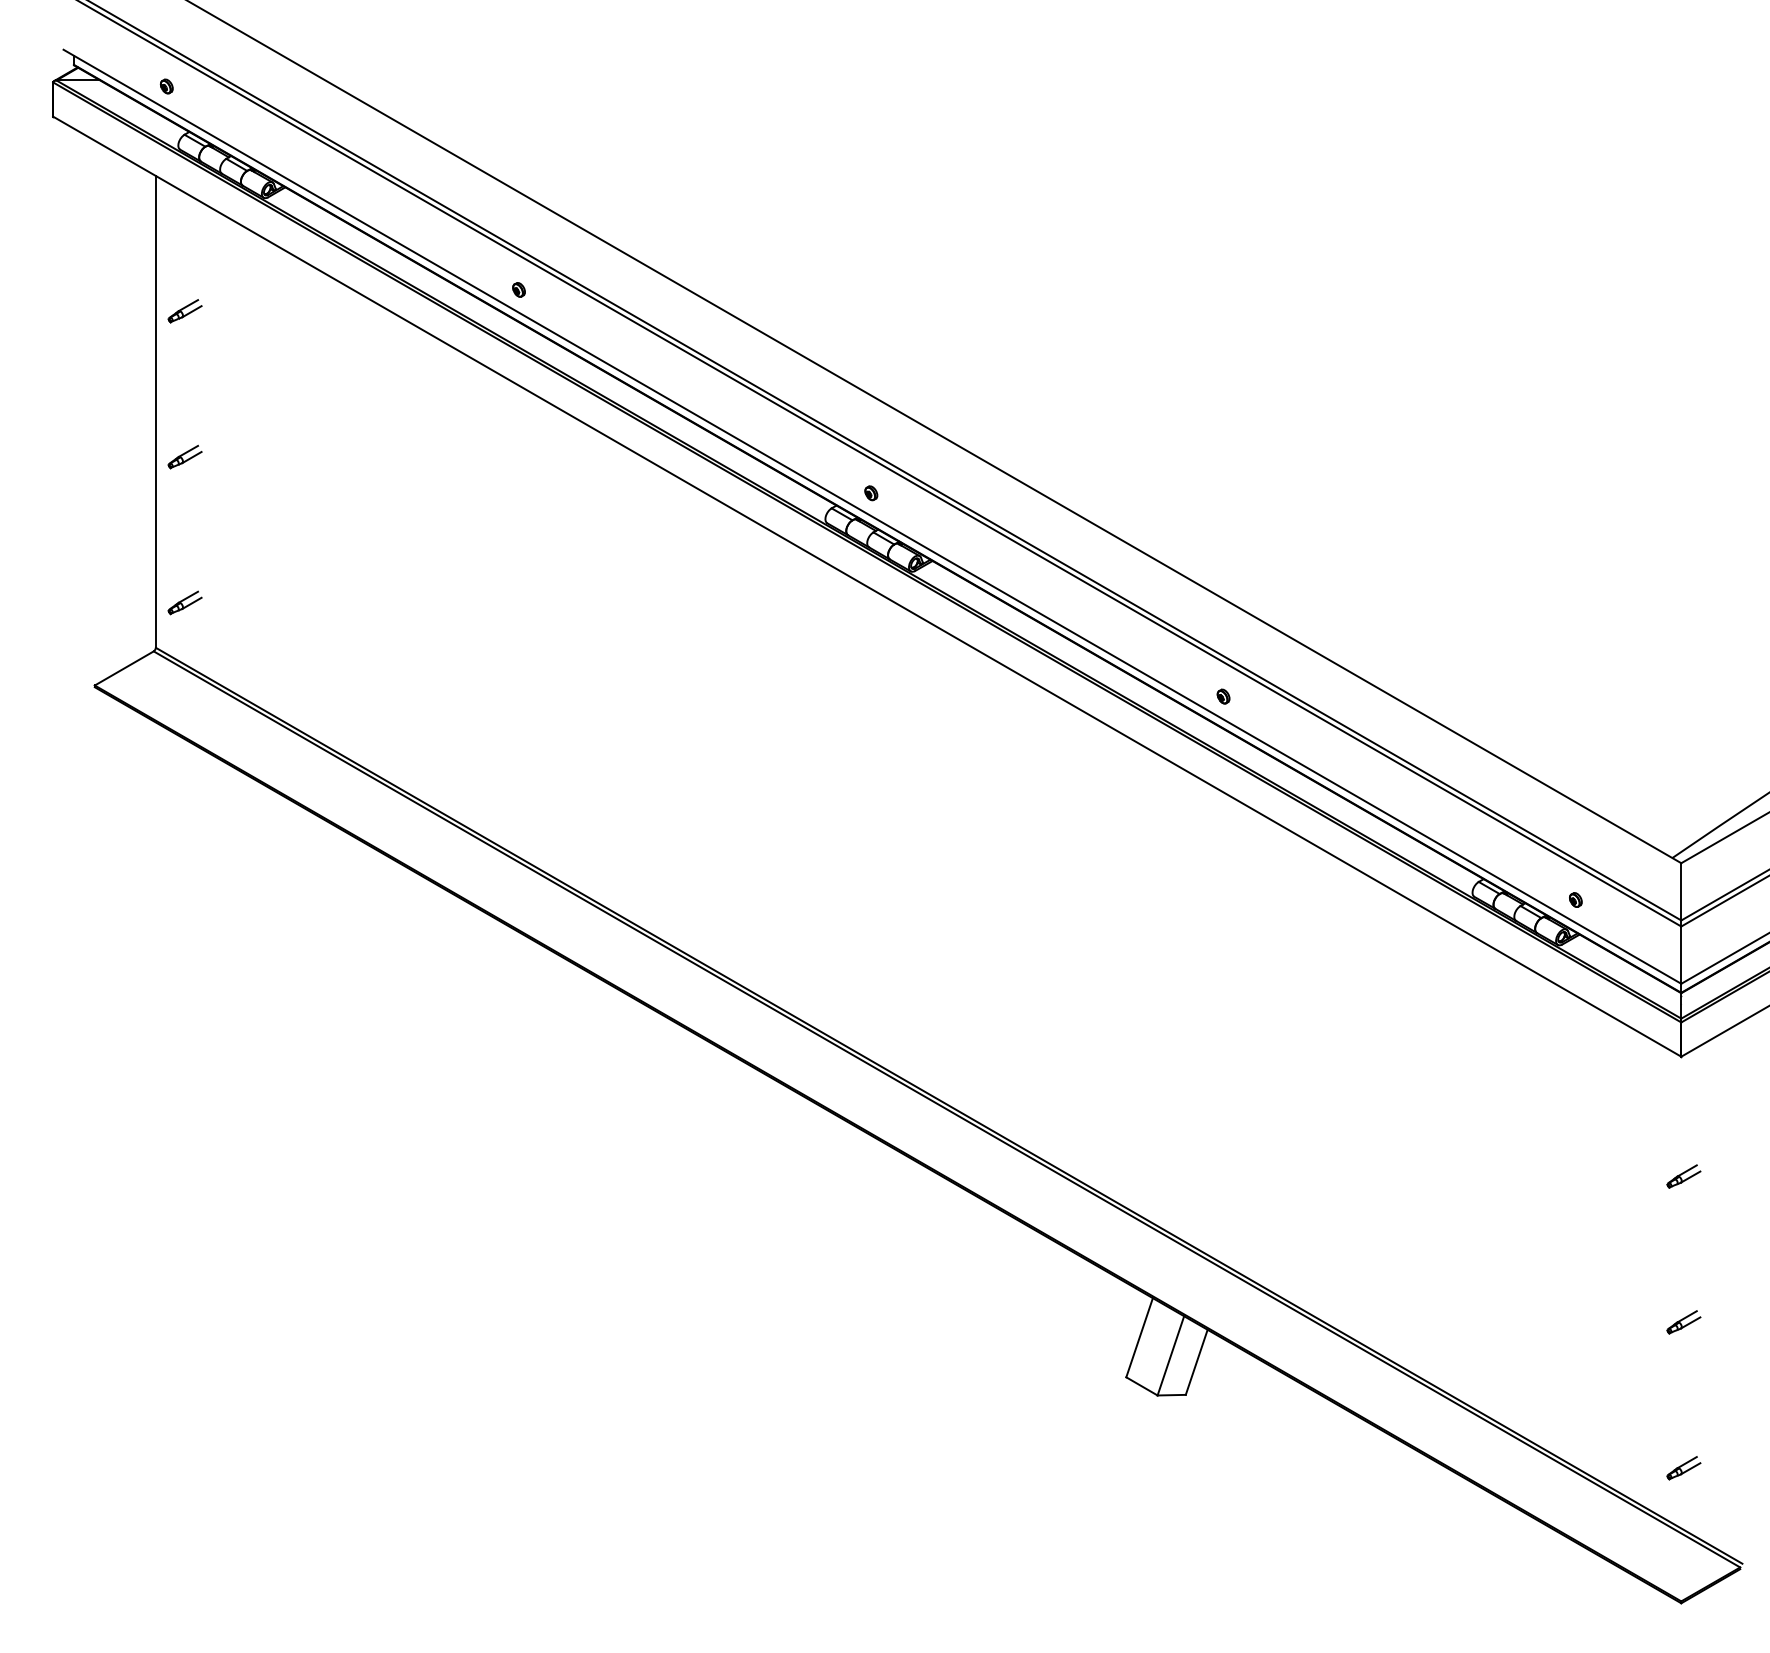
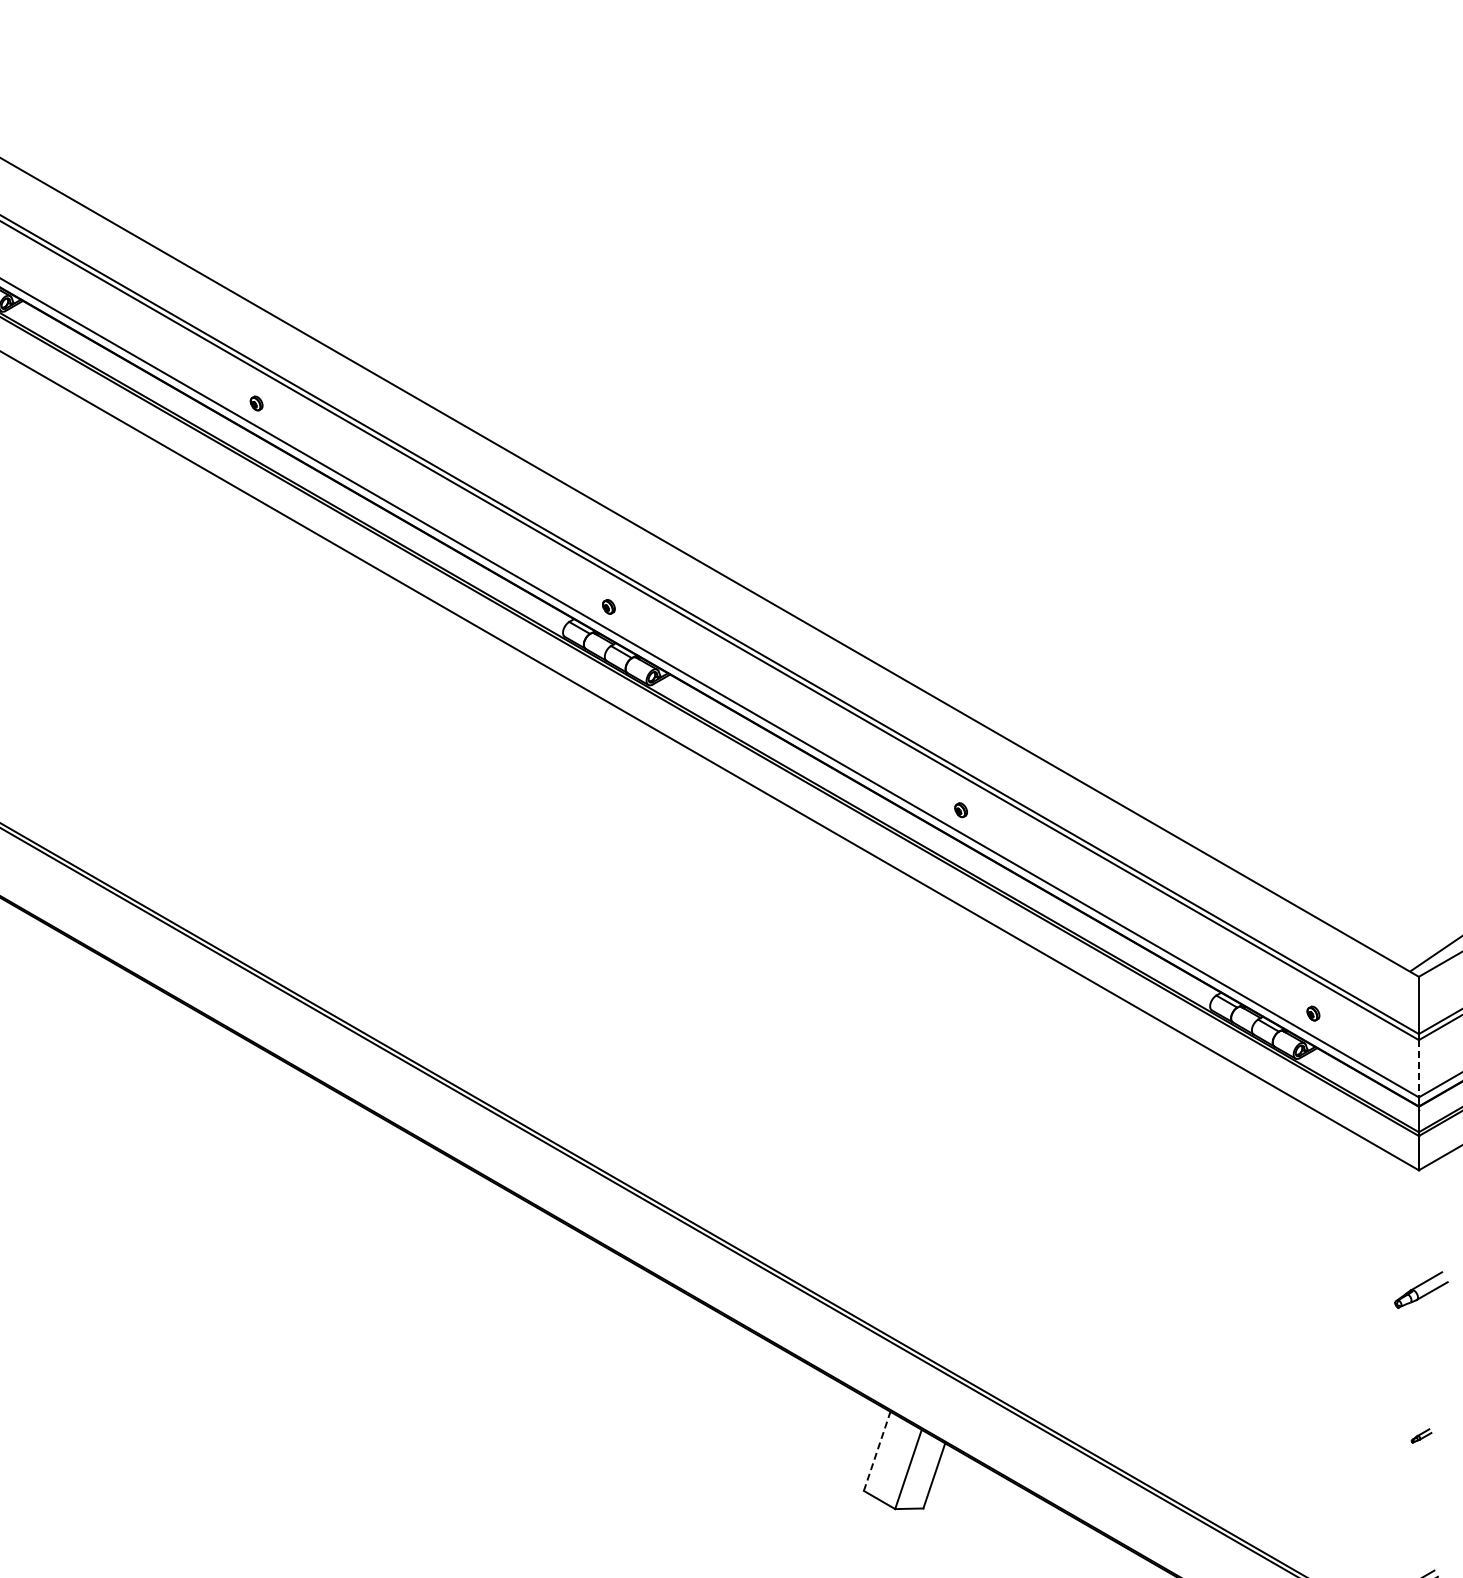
line: (1681, 955) -> (1419, 1069), solid -> dashed
part: (1683, 1176) -> (1421, 1290), size x1.6
part: (1683, 1322) -> (1421, 1436), size x0.6
line: (1139, 1337) -> (877, 1451), solid -> dashed

